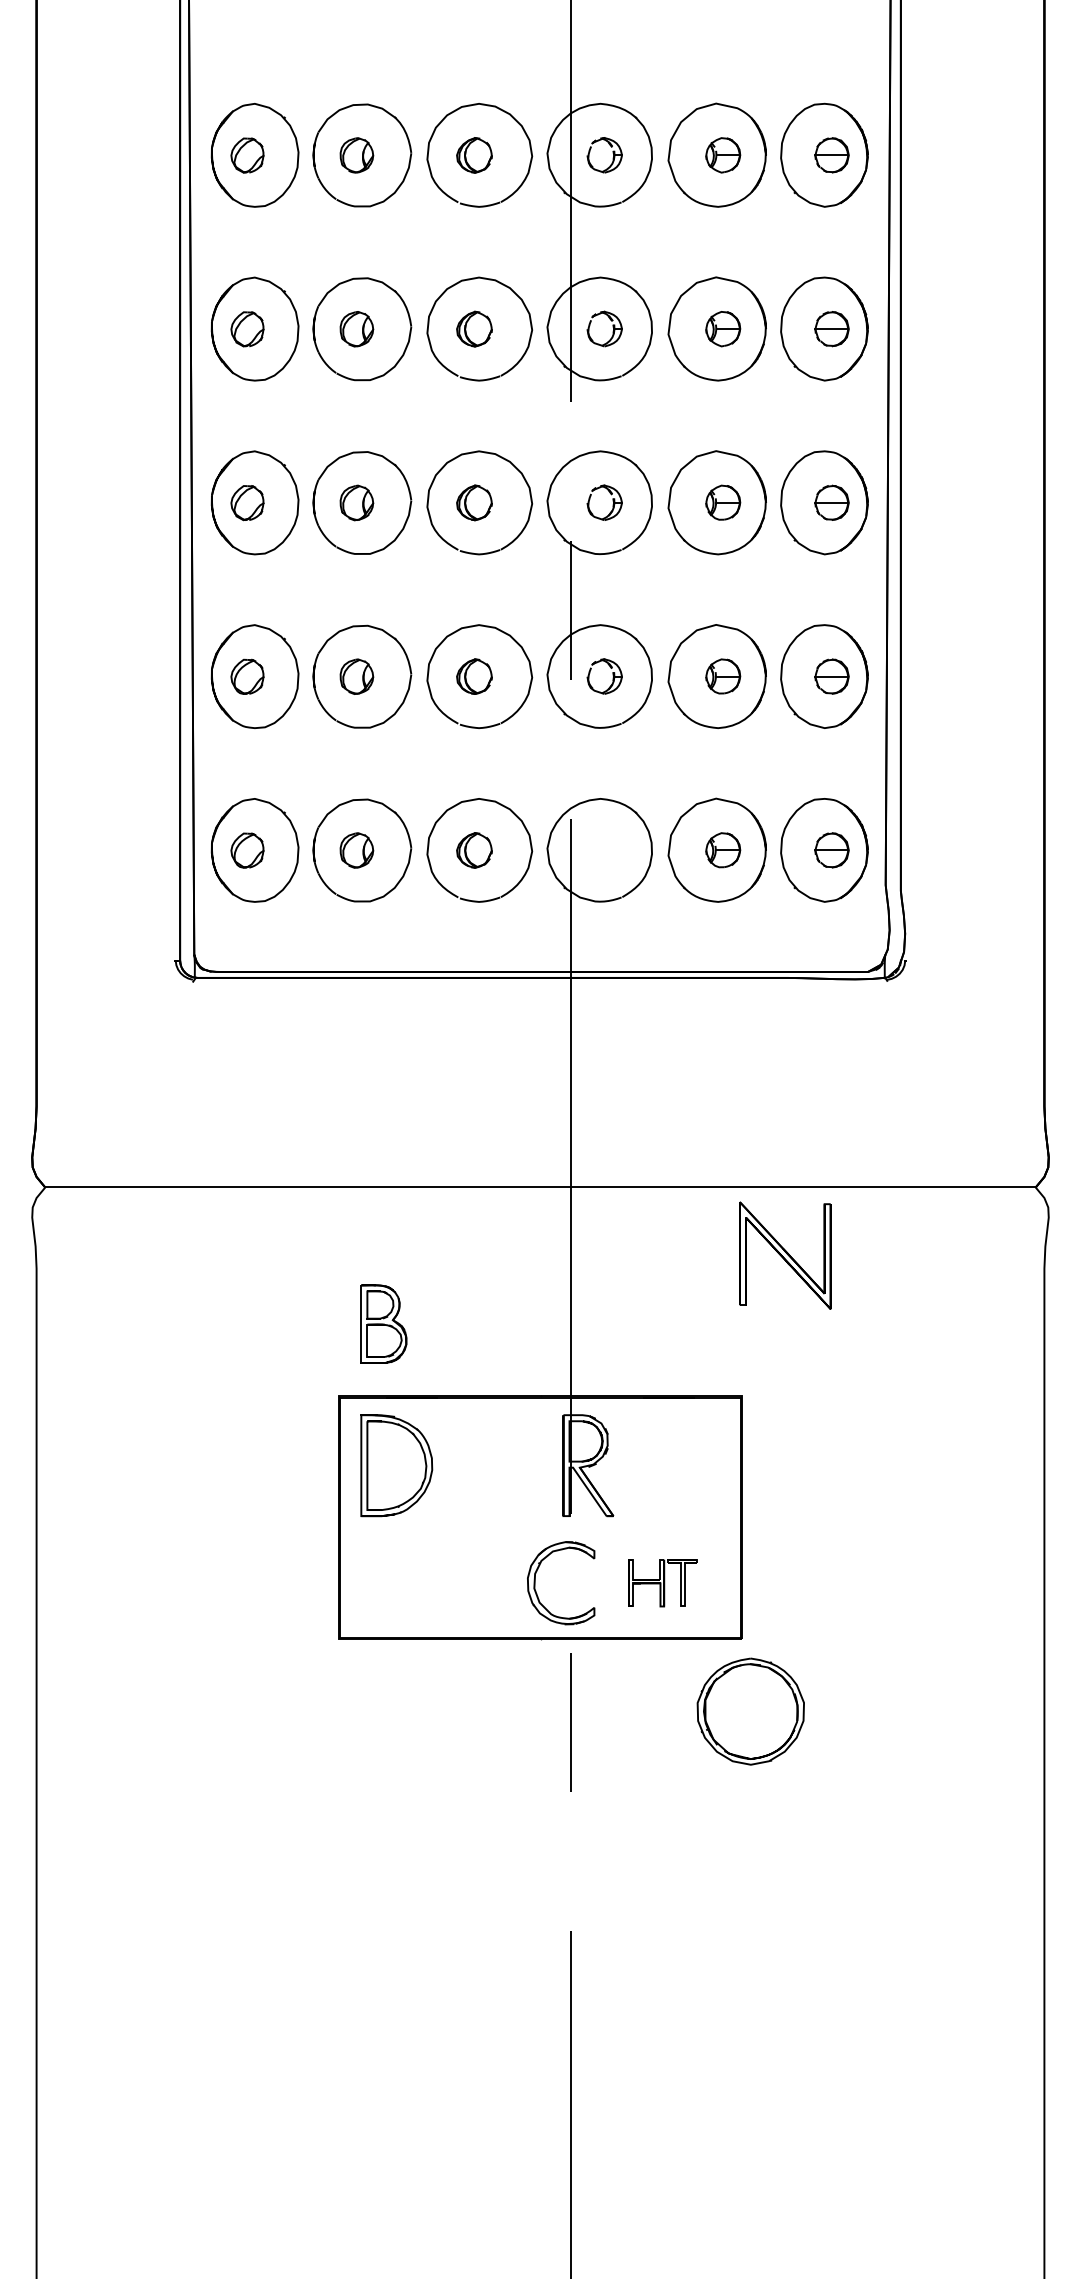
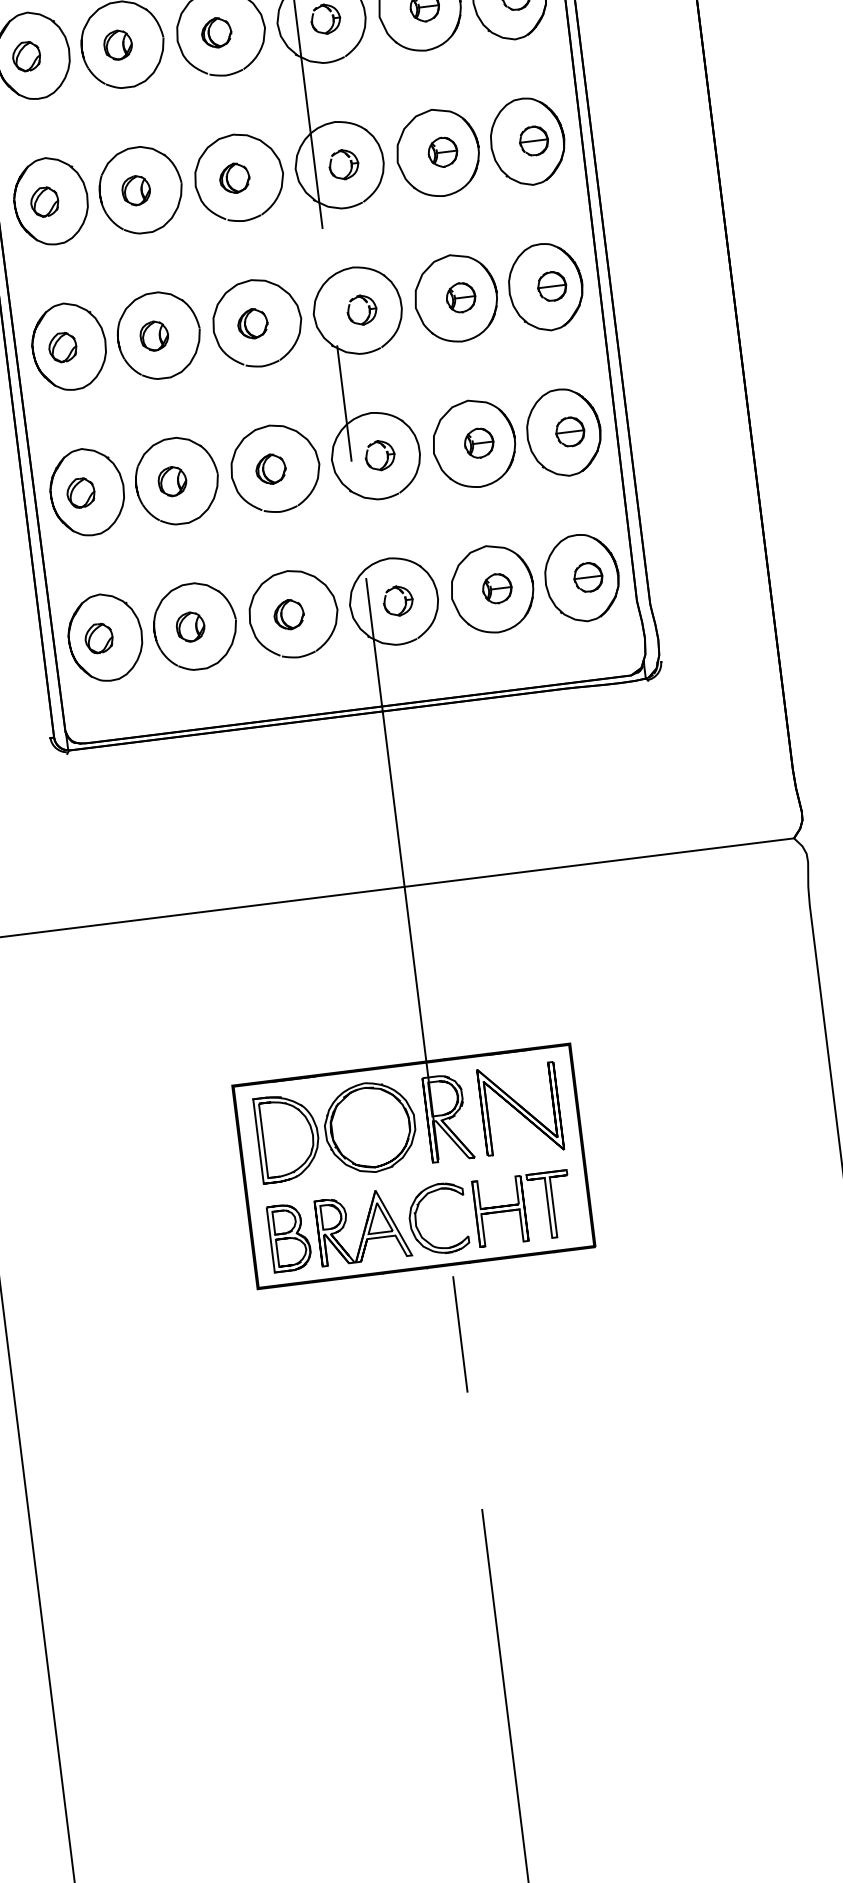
part: (612, 850) -> (404, 600), added
part: (785, 1255) -> (520, 1109), moved
part: (383, 1323) -> (289, 1237), moved
part: (472, 1581) -> (363, 1226), added
part: (663, 1582) -> (523, 1207), size x1.67
part: (750, 1711) -> (369, 1127), moved

